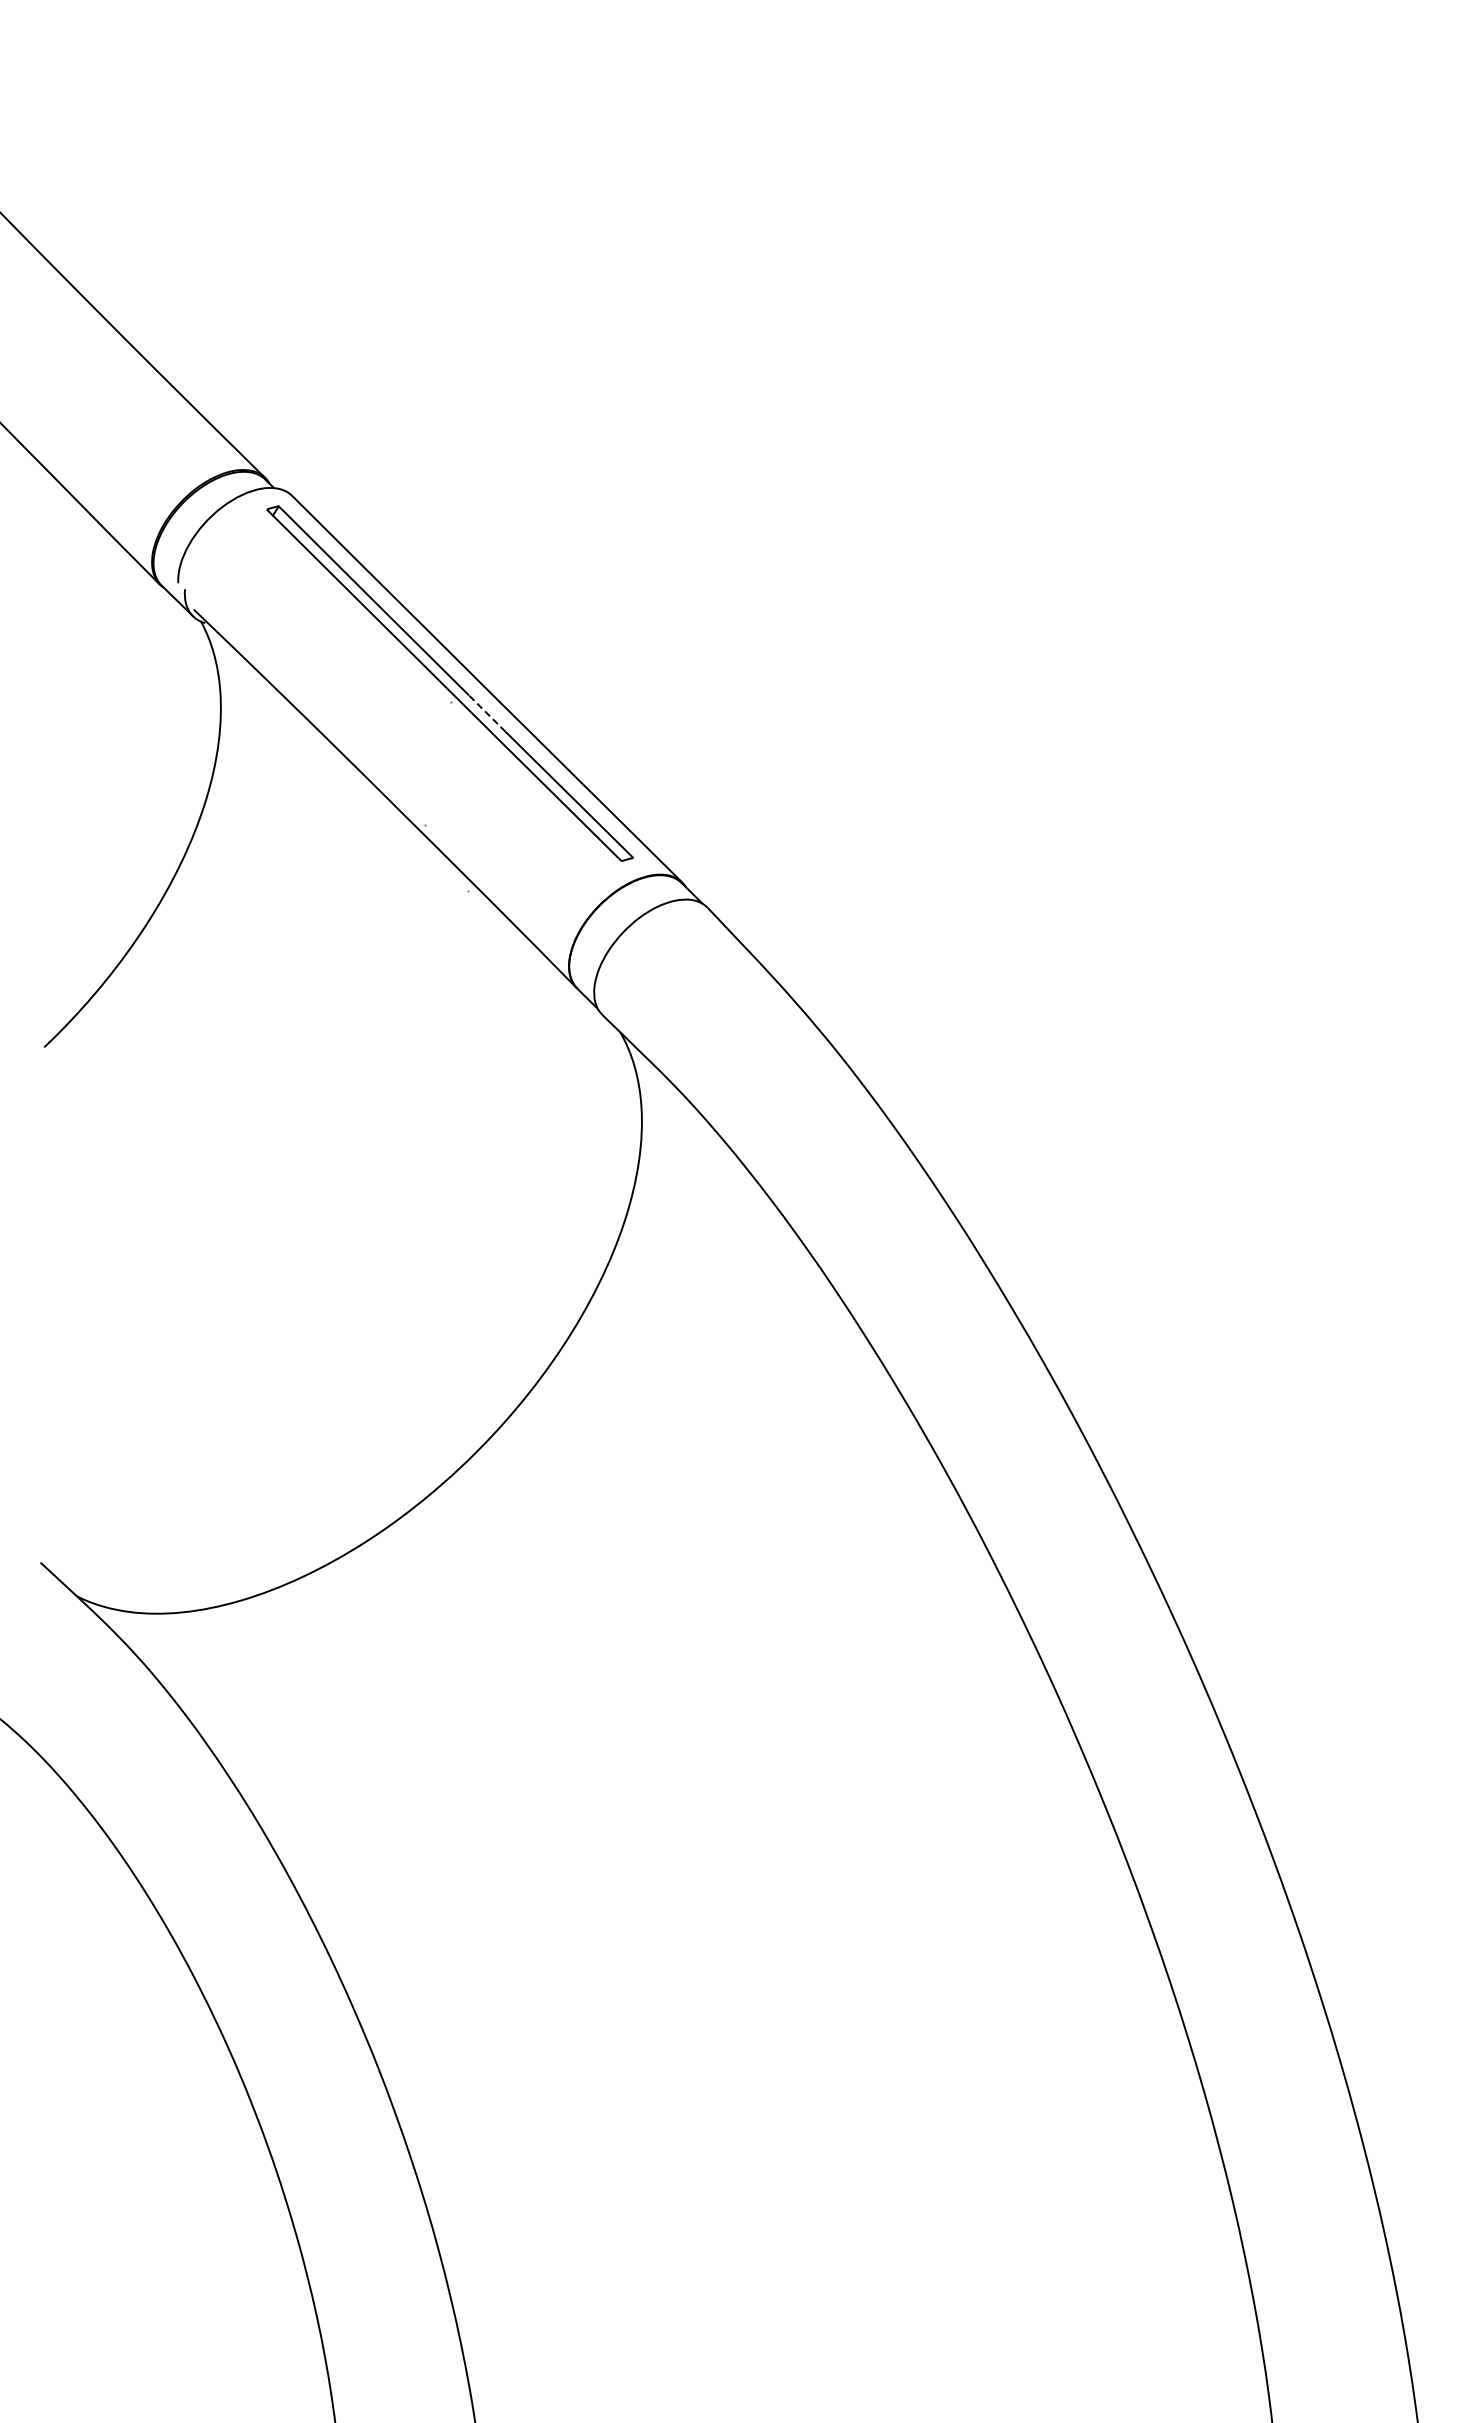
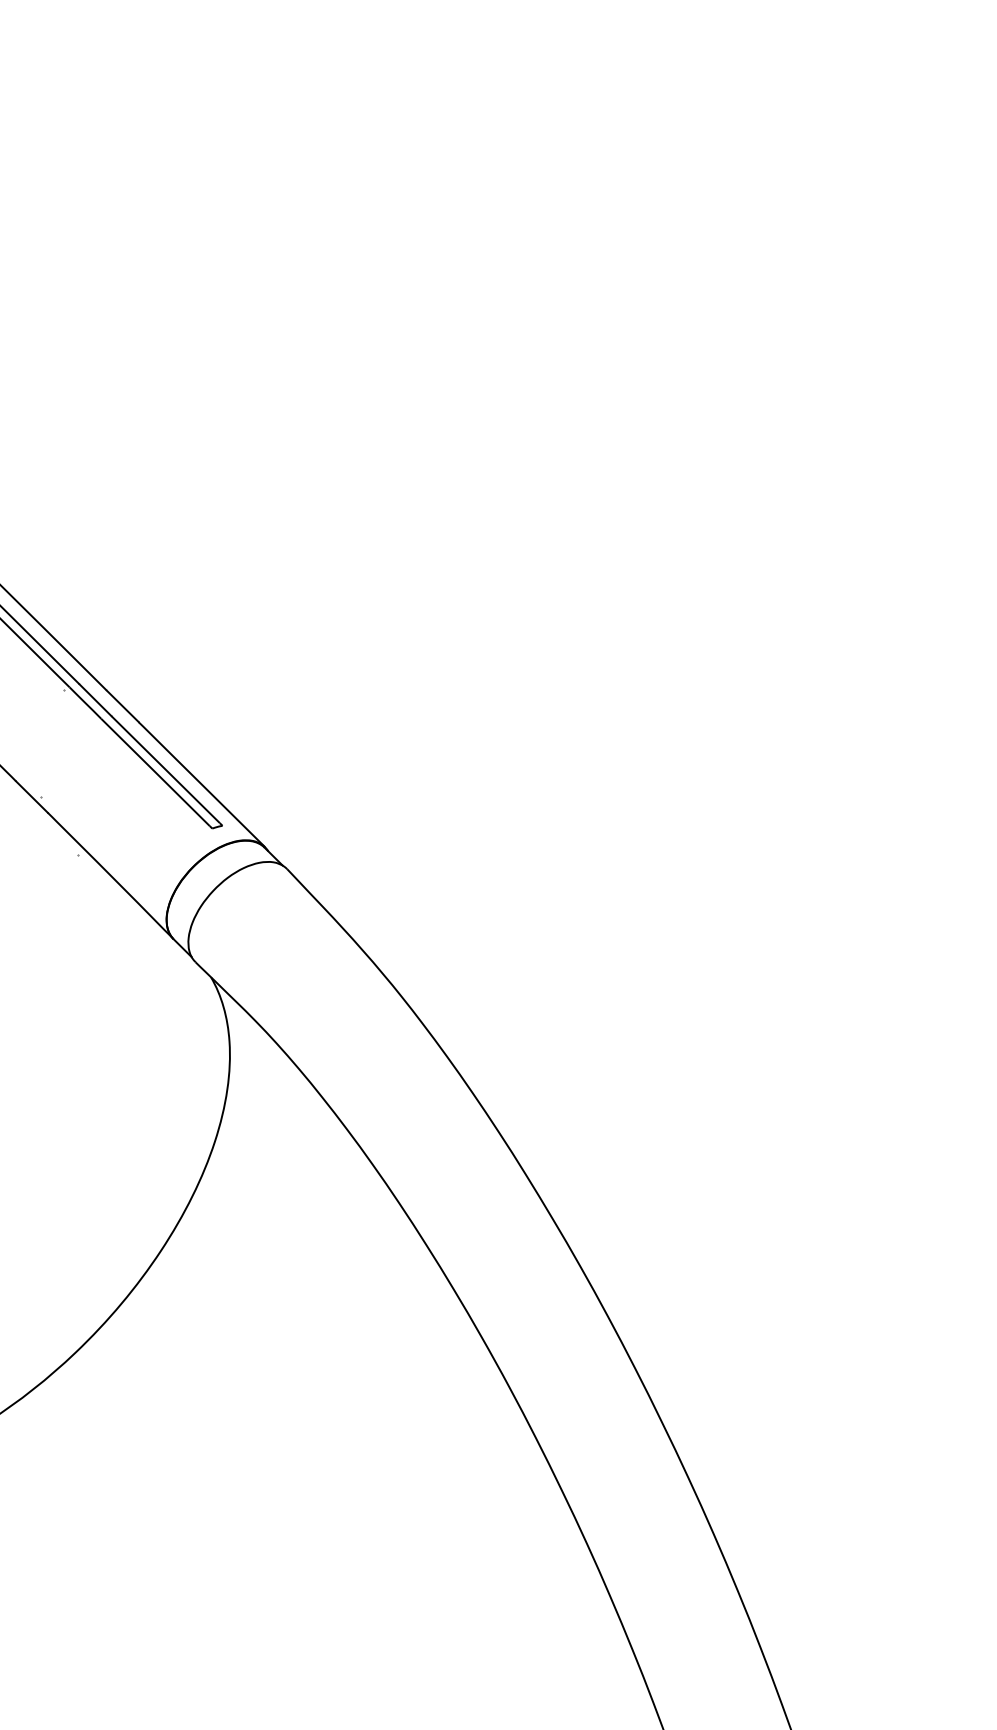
line: (487, 713) -> (95, 700), dashed -> solid

